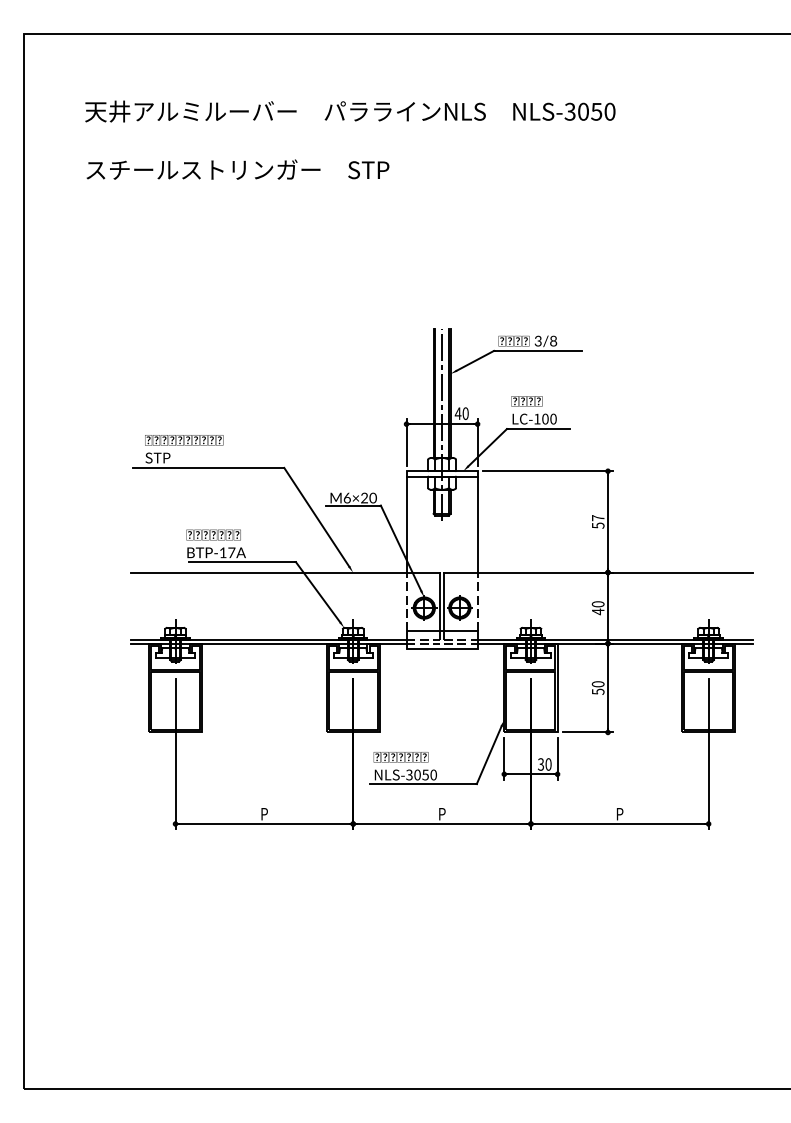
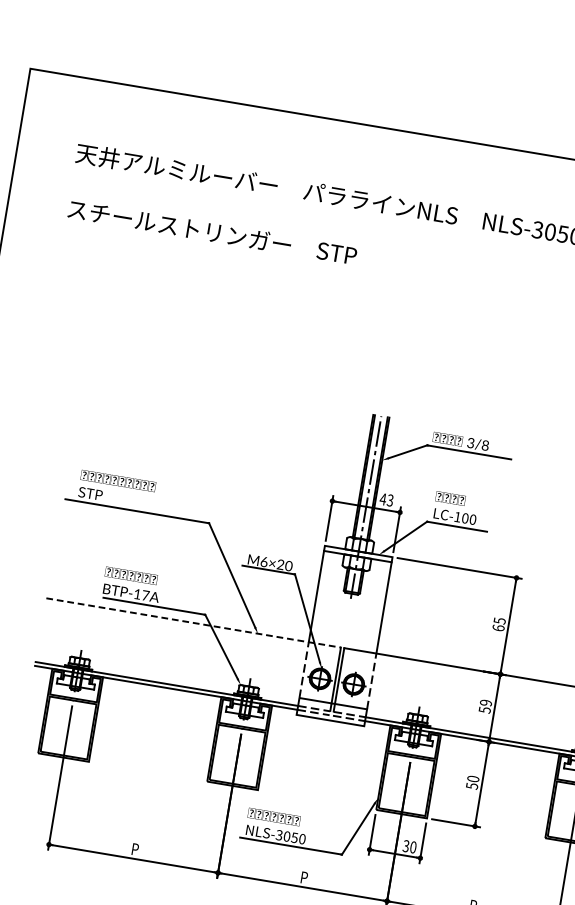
text: (465, 413) -> (390, 500), 40 -> 43
text: (597, 521) -> (498, 624), 57 -> 65
line: (285, 572) -> (193, 622), solid -> dashed
text: (598, 608) -> (485, 706), 40 -> 59

